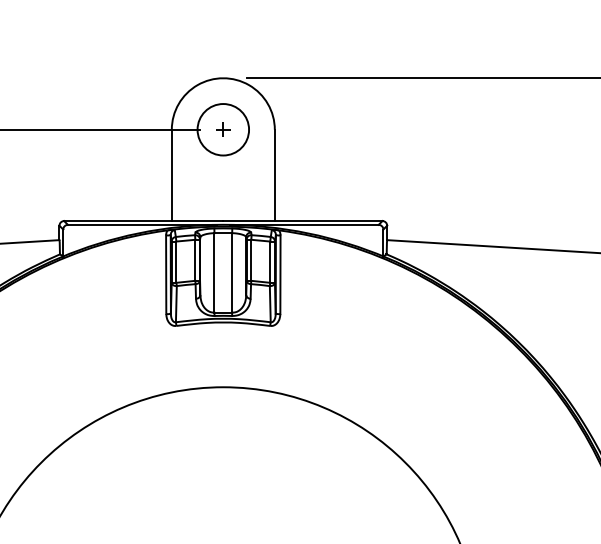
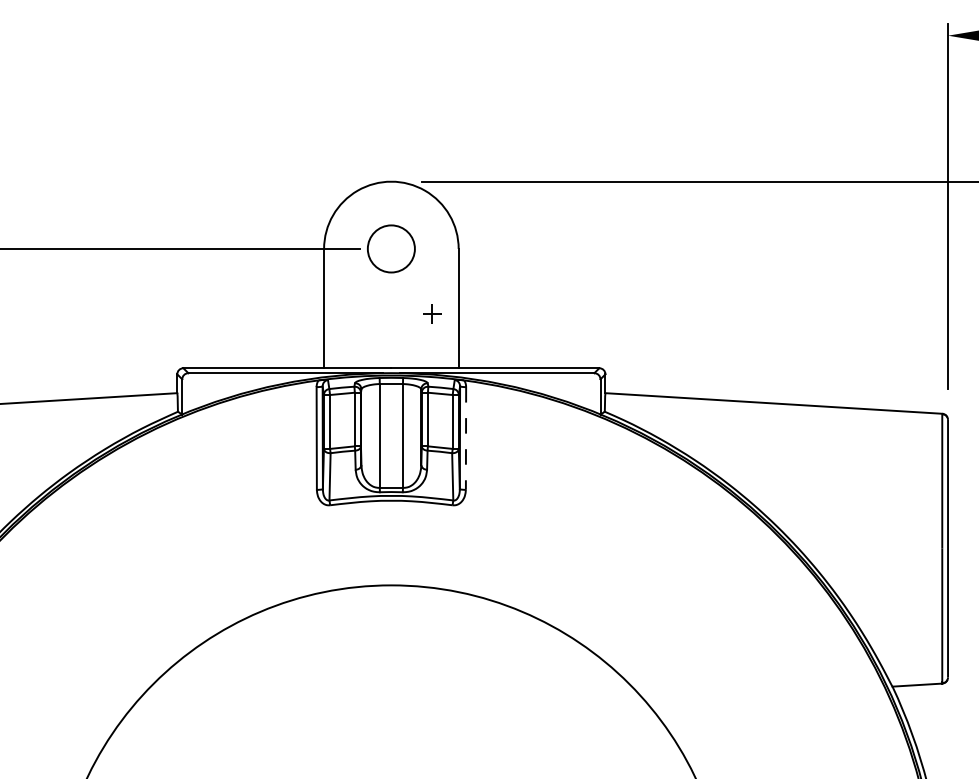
circle: (223, 129) -> (391, 248), size x0.7
part: (223, 129) -> (432, 313), moved
line: (280, 274) -> (466, 438), solid -> dashed

